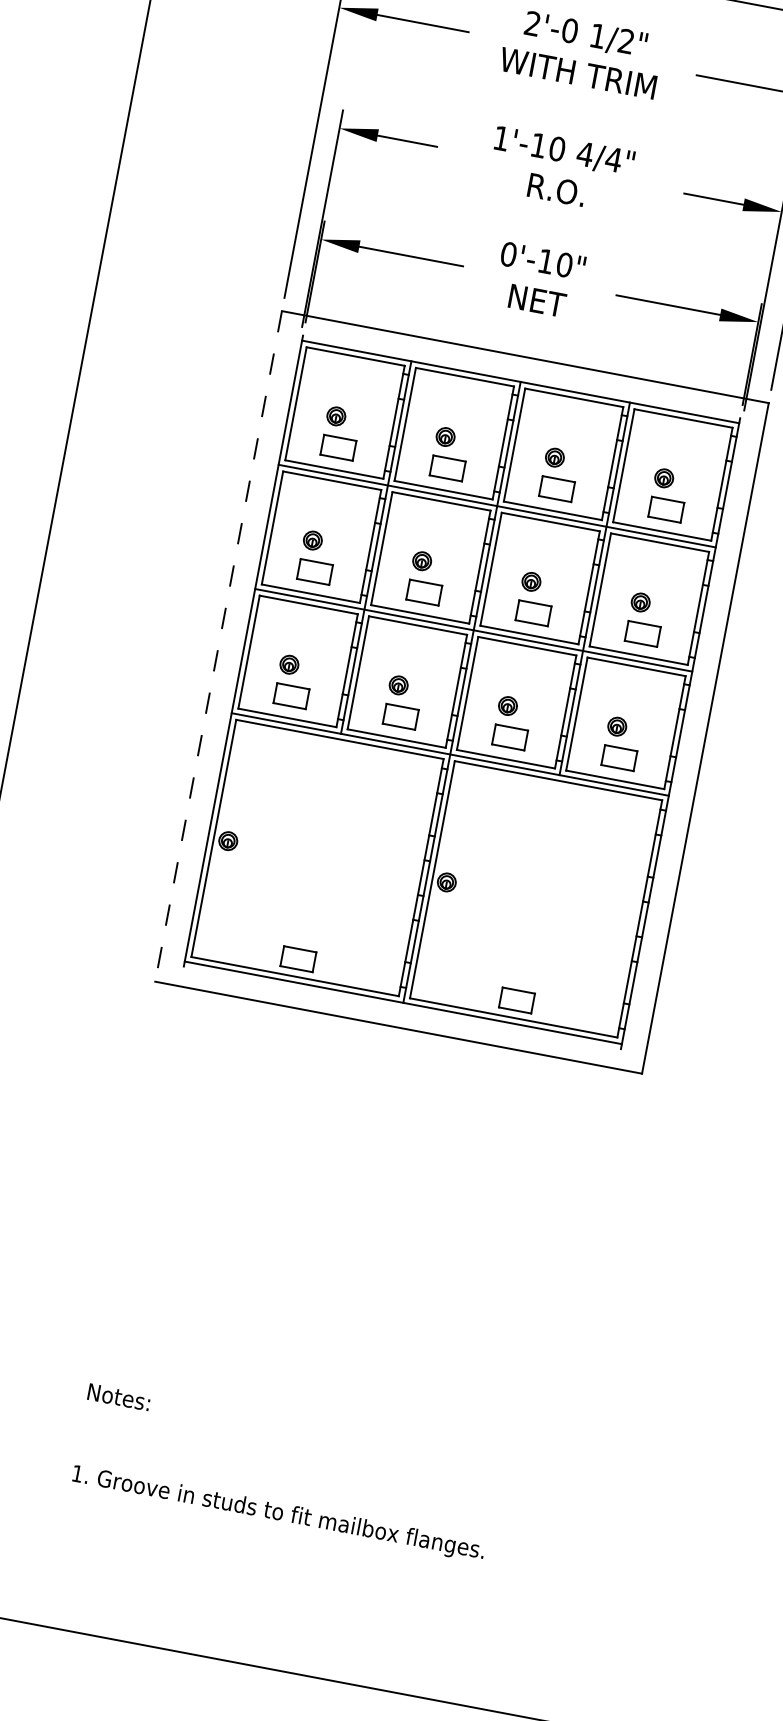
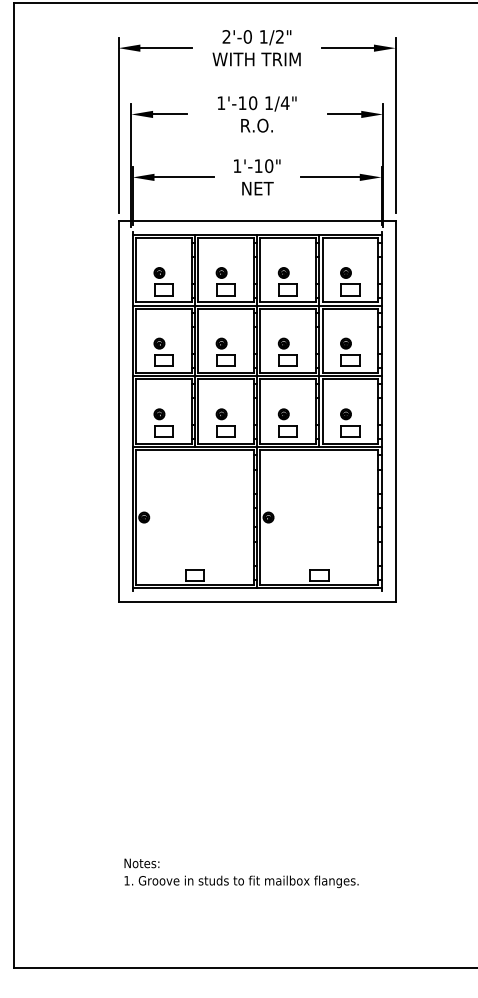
text: (584, 152) -> (268, 102), 4/4" -> 1/4"
text: (508, 255) -> (237, 166), 0'-10" -> 1'-10"
line: (218, 646) -> (118, 411), dashed -> solid
text: (118, 1397) -> (141, 863), moved

